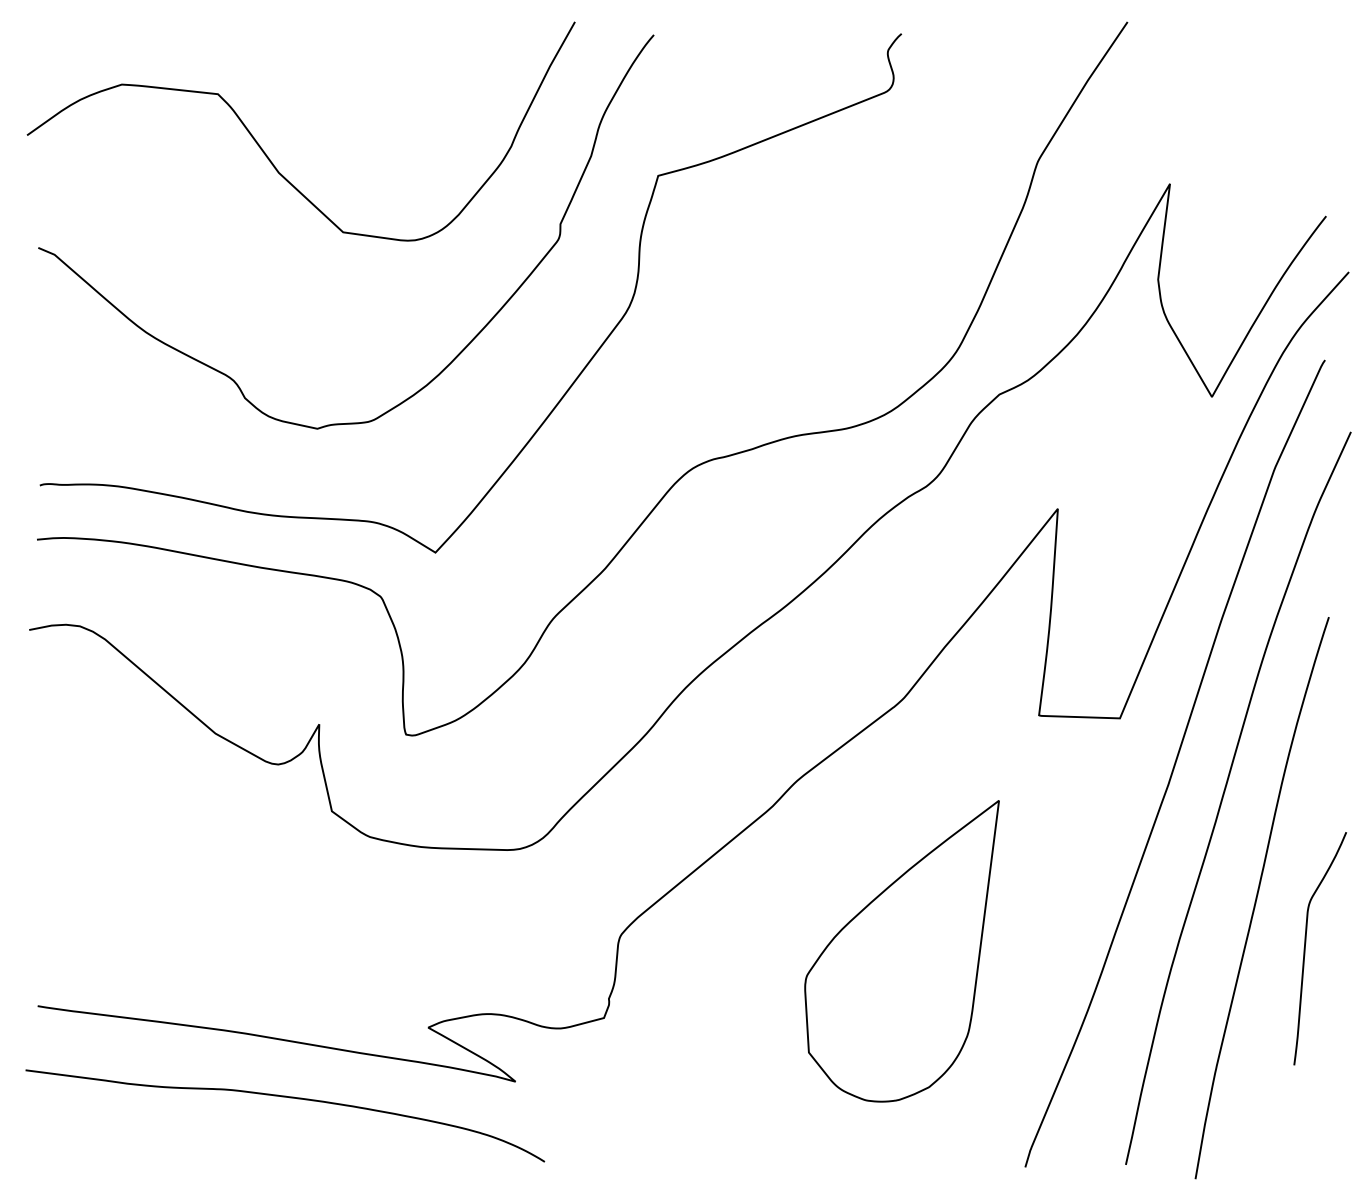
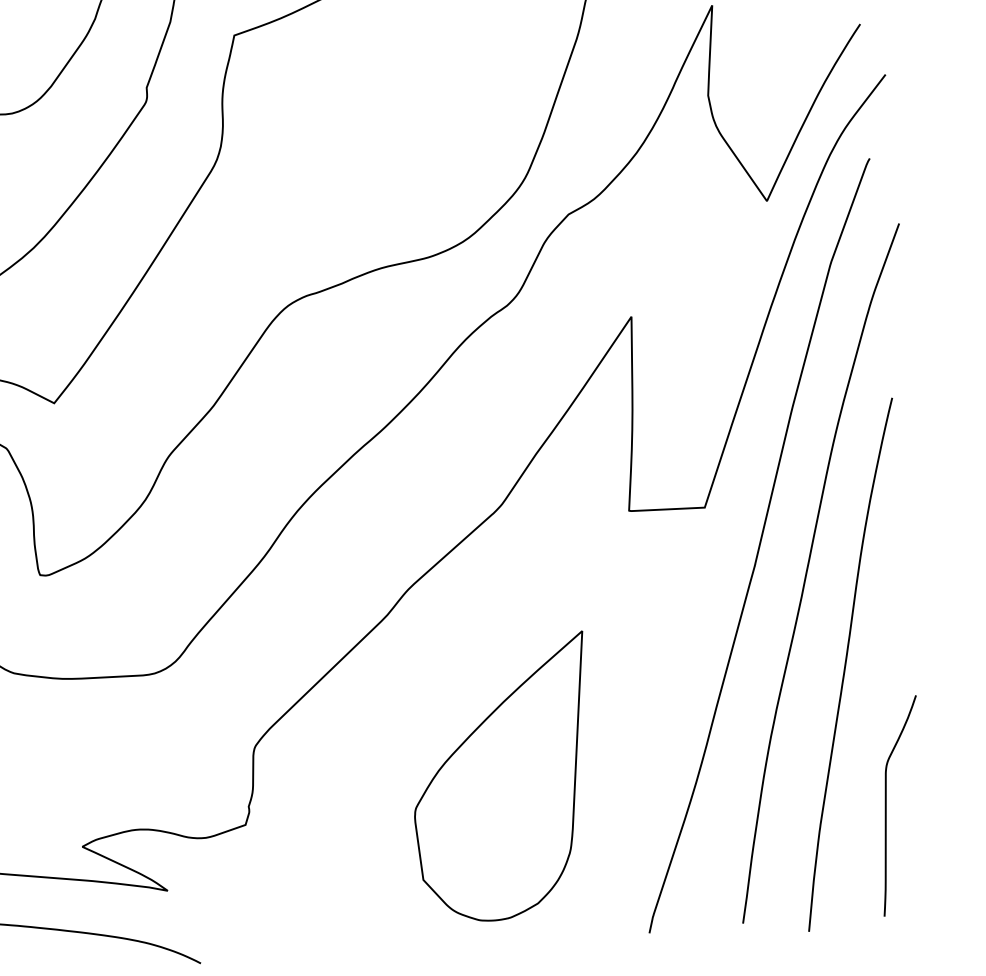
curve: (1306, 943) -> (887, 802), moved
part: (901, 951) -> (502, 778), moved

